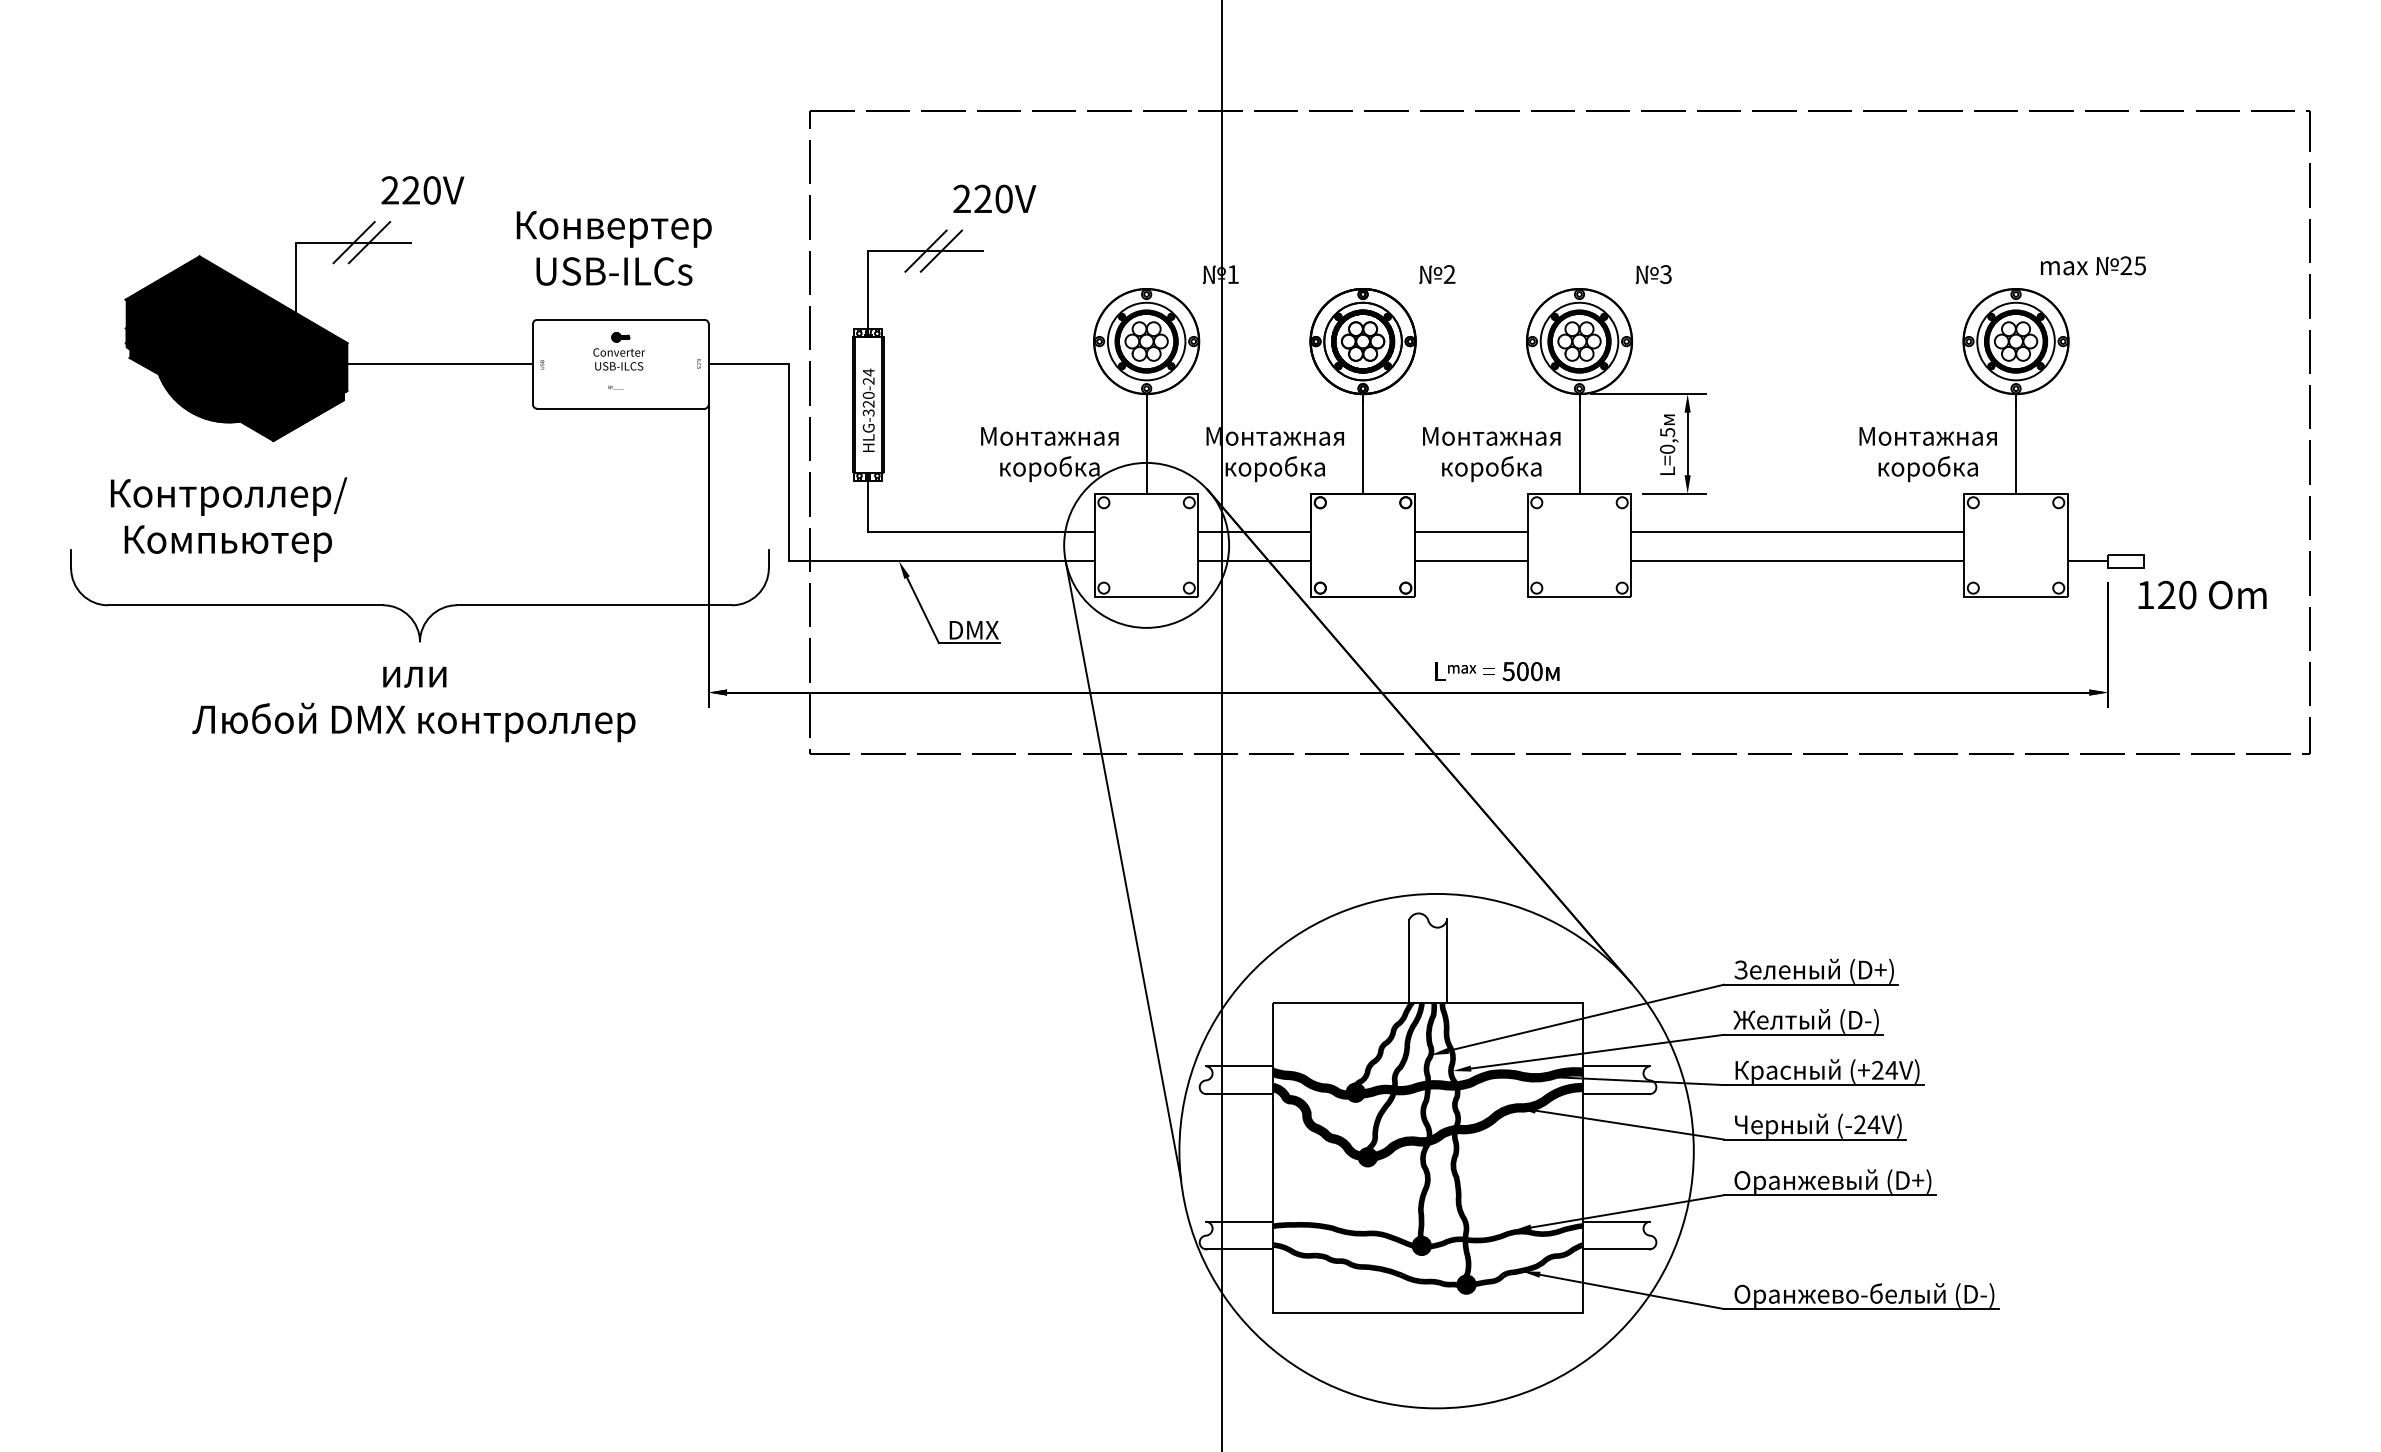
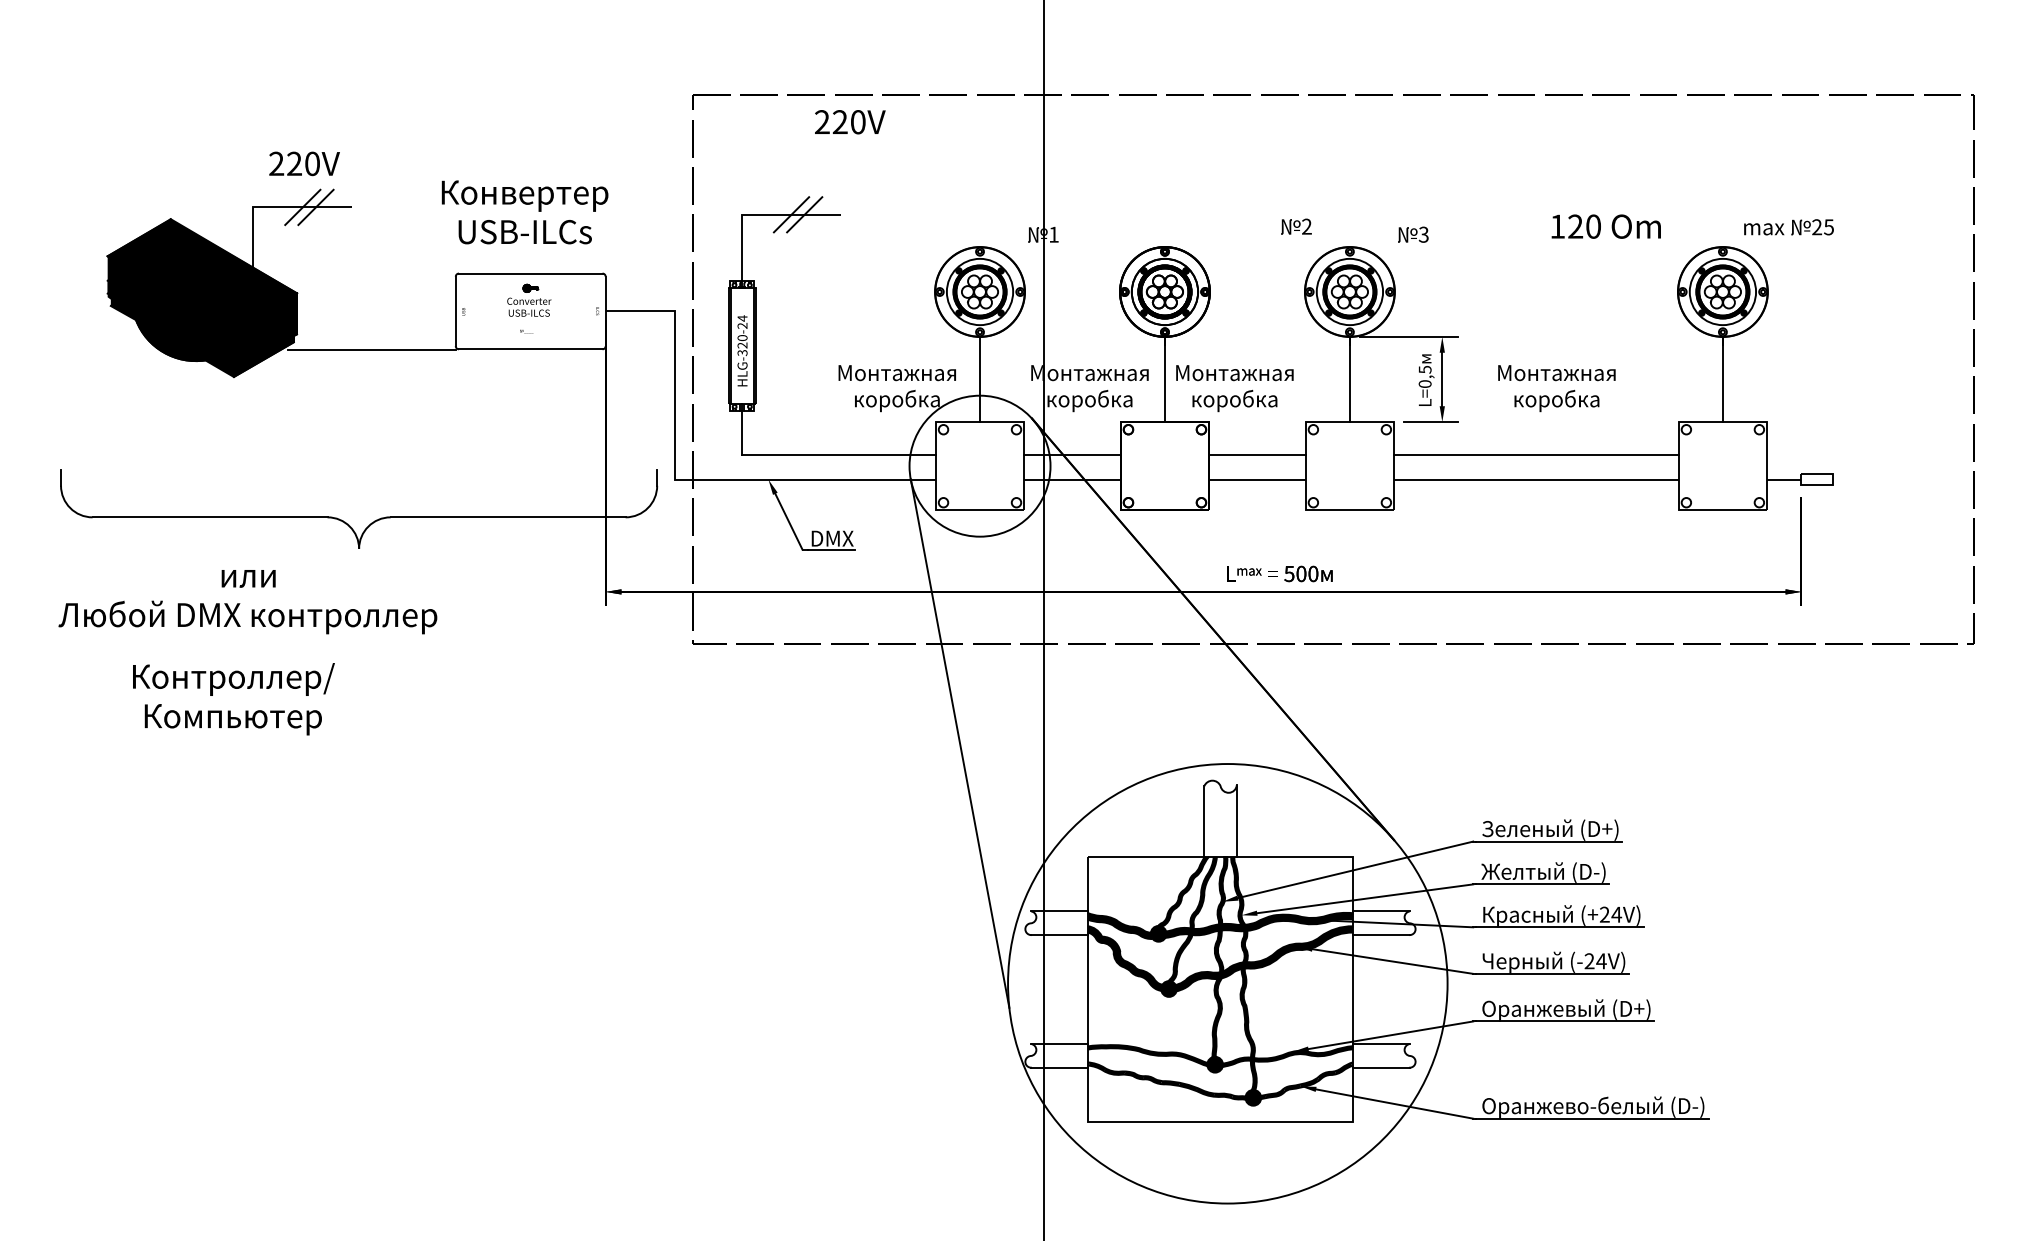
text: (422, 190) -> (304, 163), moved
text: (995, 199) -> (850, 122), moved
text: (1437, 274) -> (1296, 226), moved
line: (434, 364) -> (371, 350), moved
text: (1491, 454) -> (1234, 388), moved
text: (1927, 454) -> (1556, 388), moved
text: (228, 520) -> (233, 699), moved
text: (2201, 594) -> (1605, 226), moved
text: (413, 704) -> (247, 602), moved

